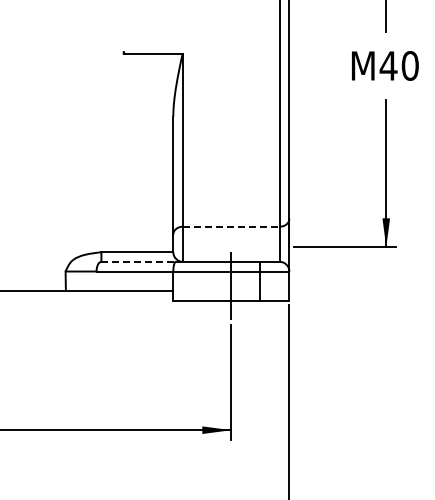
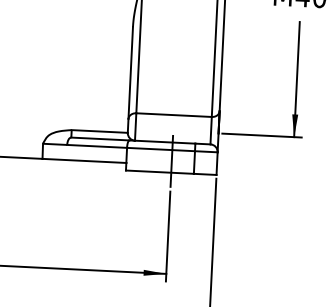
line: (231, 226) -> (174, 114), dashed -> solid
line: (139, 261) -> (101, 138), dashed -> solid

